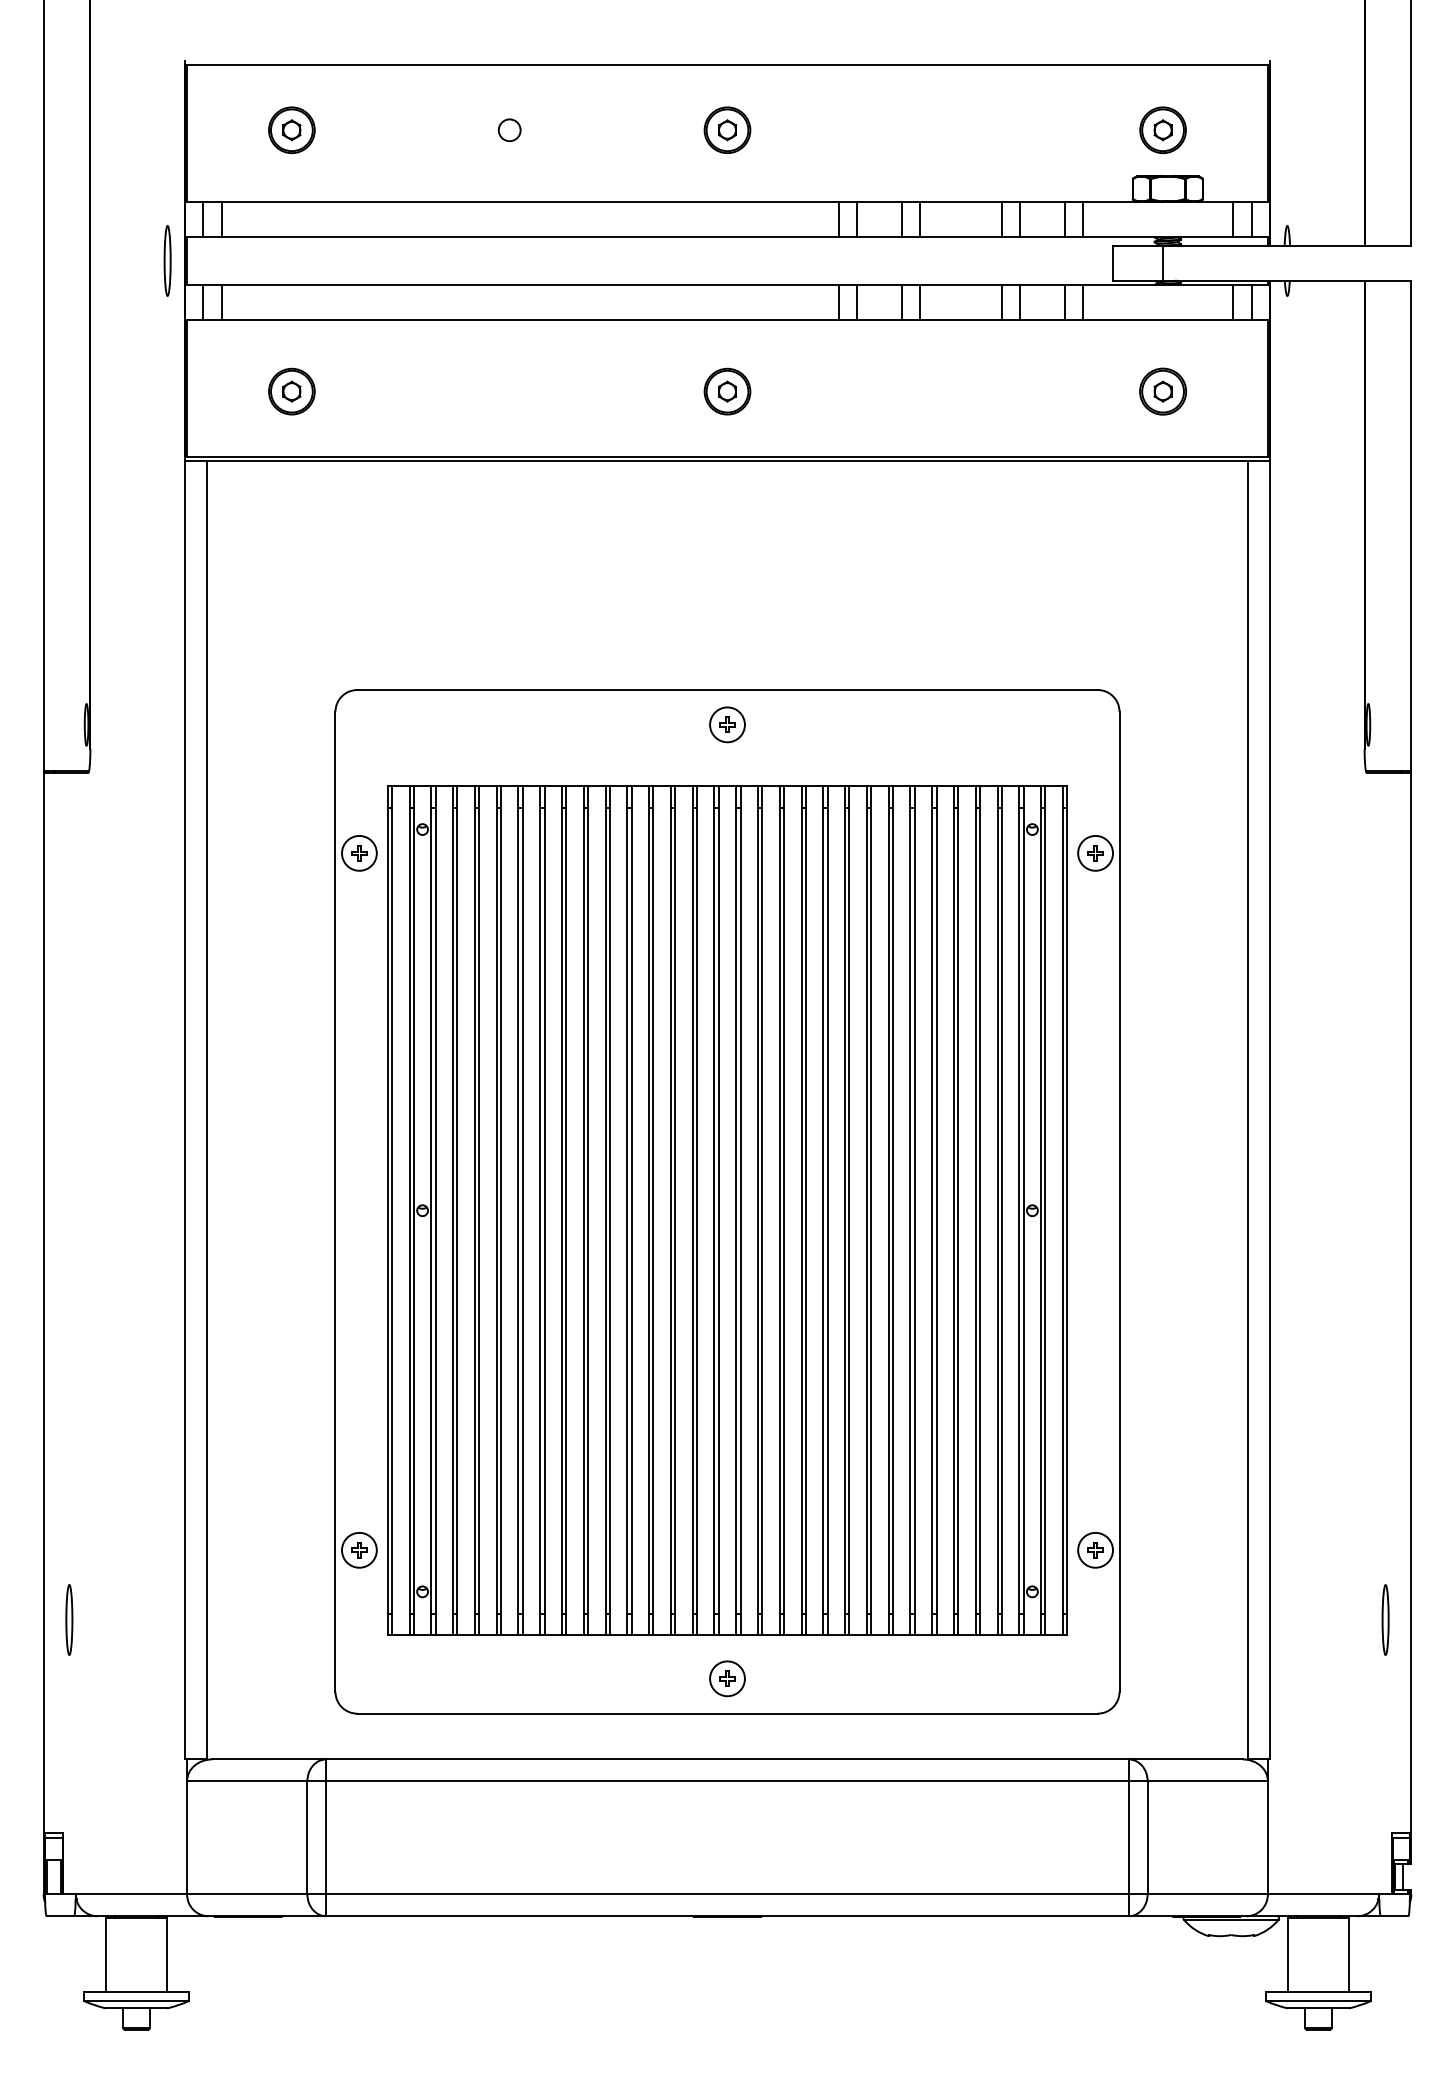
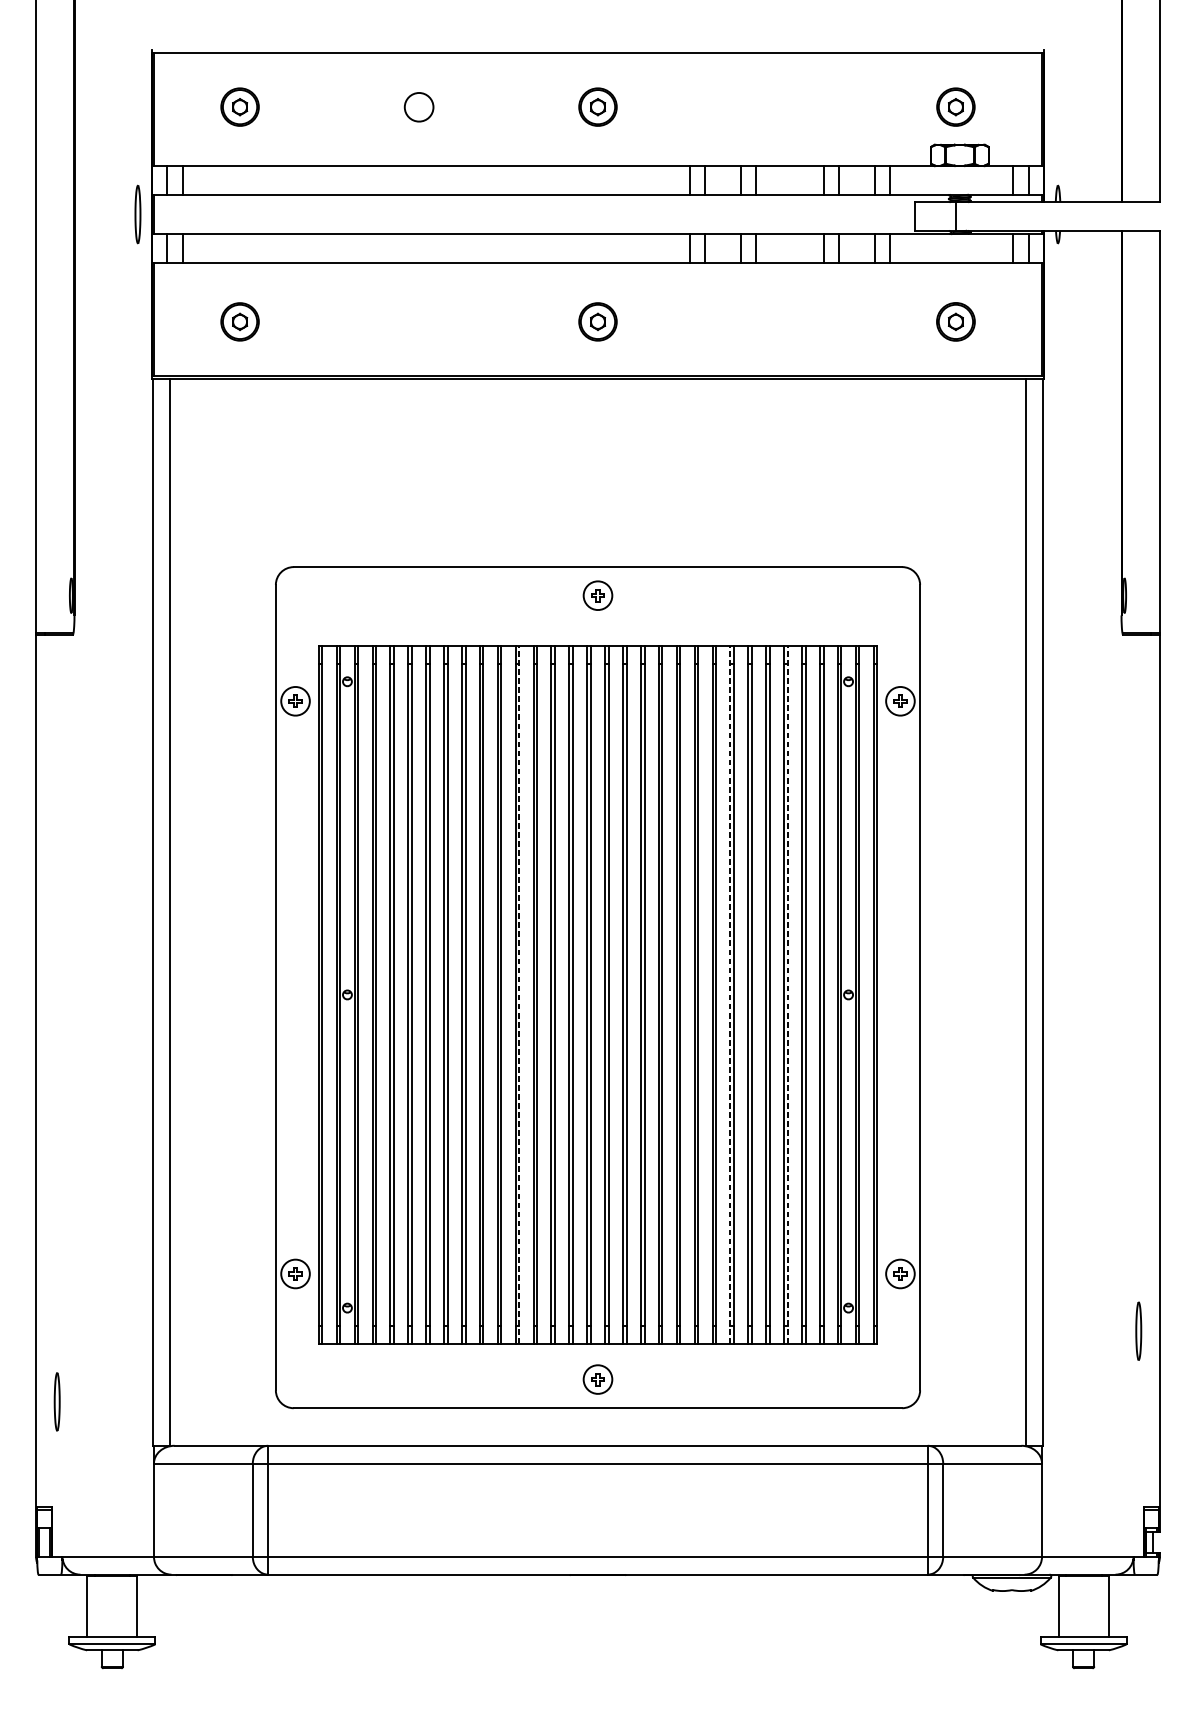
part: (509, 129) -> (418, 106), size x1.6
line: (631, 1210) -> (519, 994), solid -> dashed
line: (888, 1210) -> (730, 994), solid -> dashed
line: (958, 1210) -> (787, 994), solid -> dashed
part: (69, 1619) -> (57, 1401), moved

